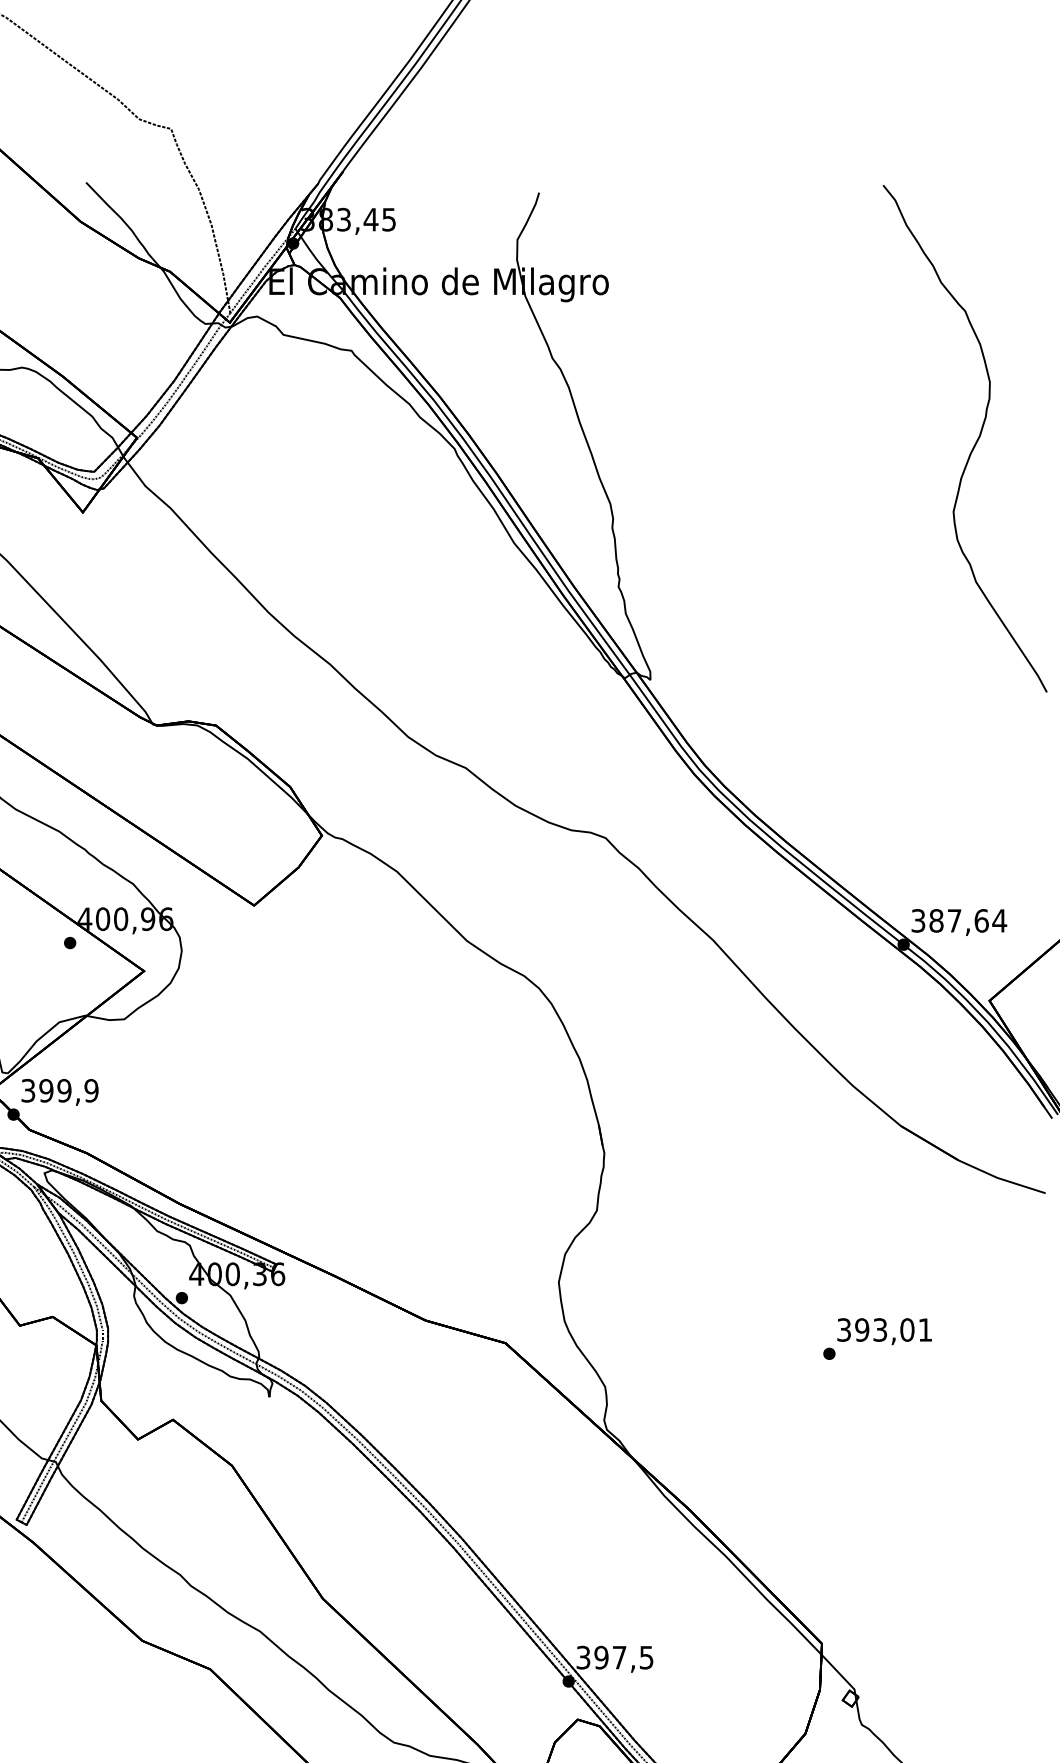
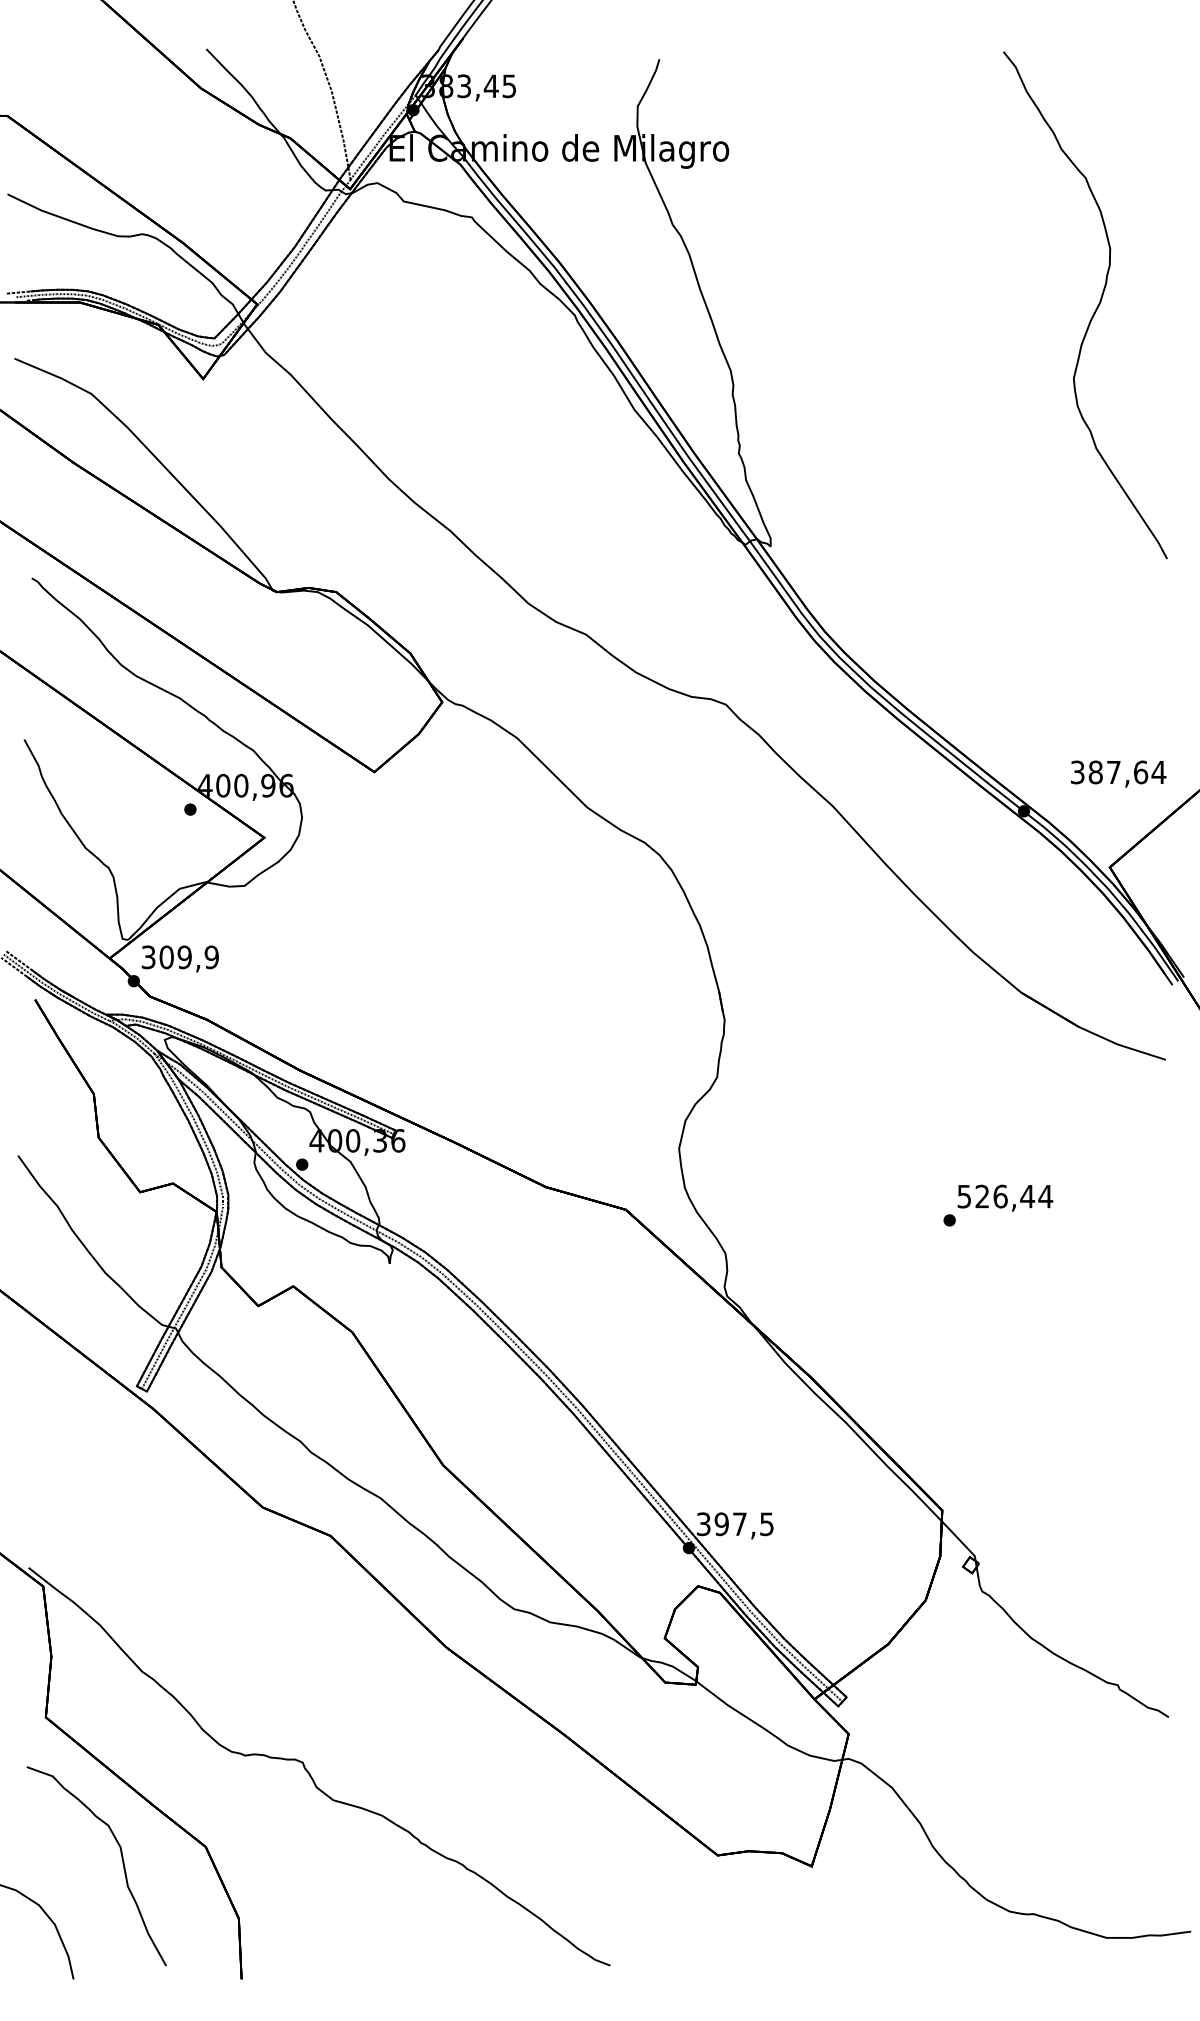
text: (959, 921) -> (1118, 773), moved
text: (46, 1090) -> (166, 957), 399,9 -> 309,9
text: (885, 1329) -> (1005, 1196), 393,01 -> 526,44

